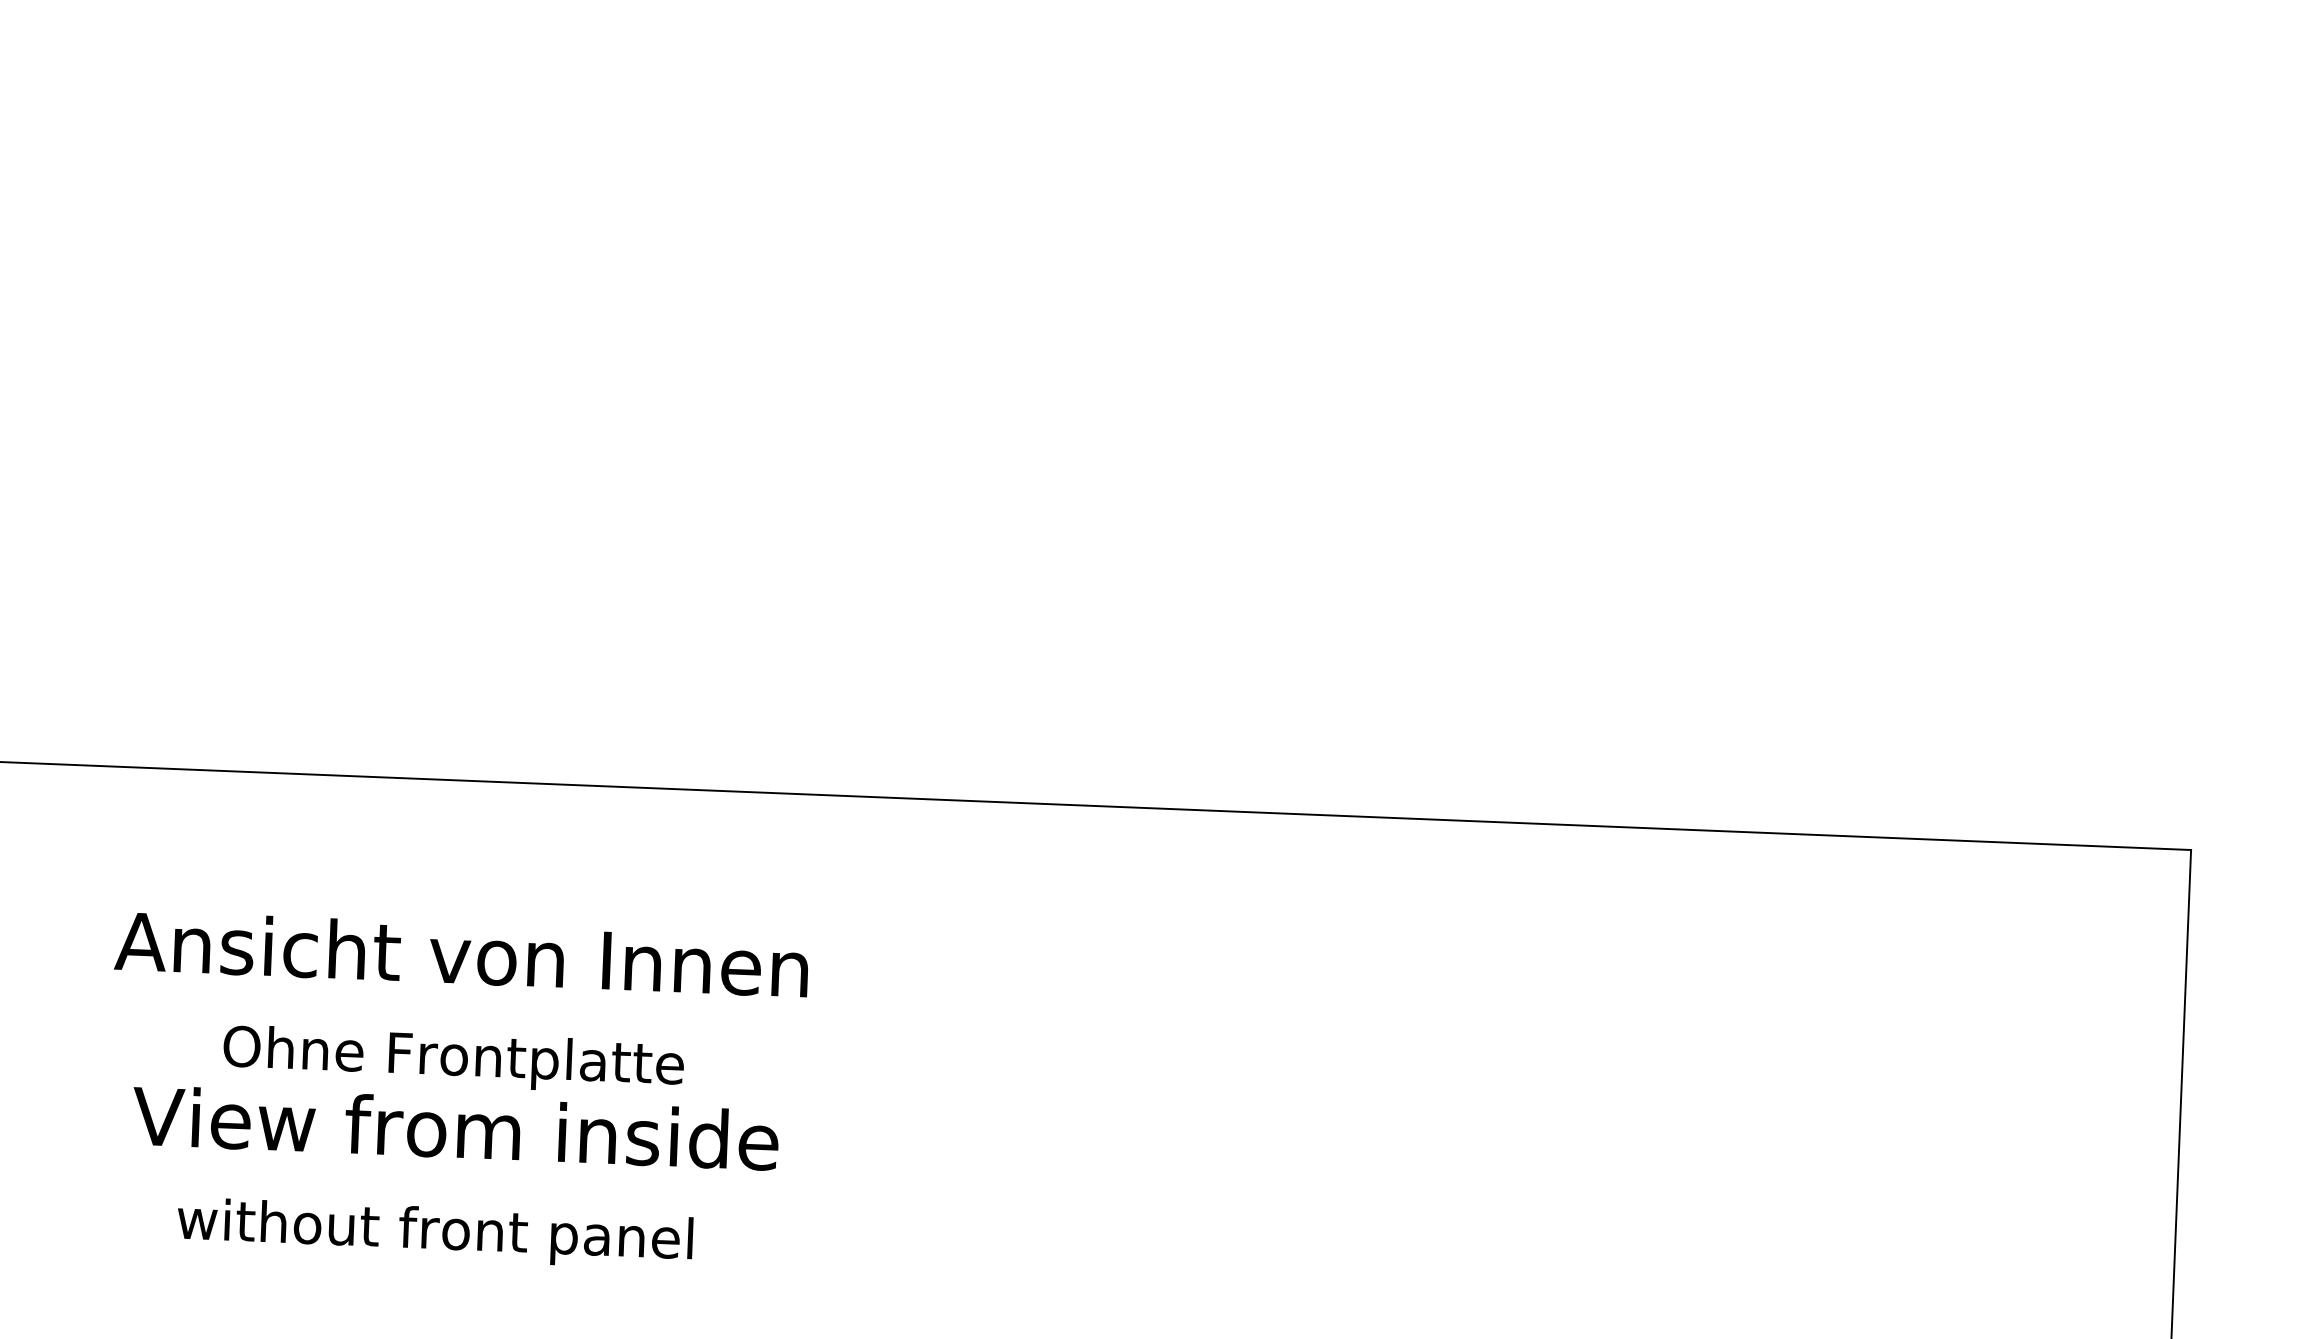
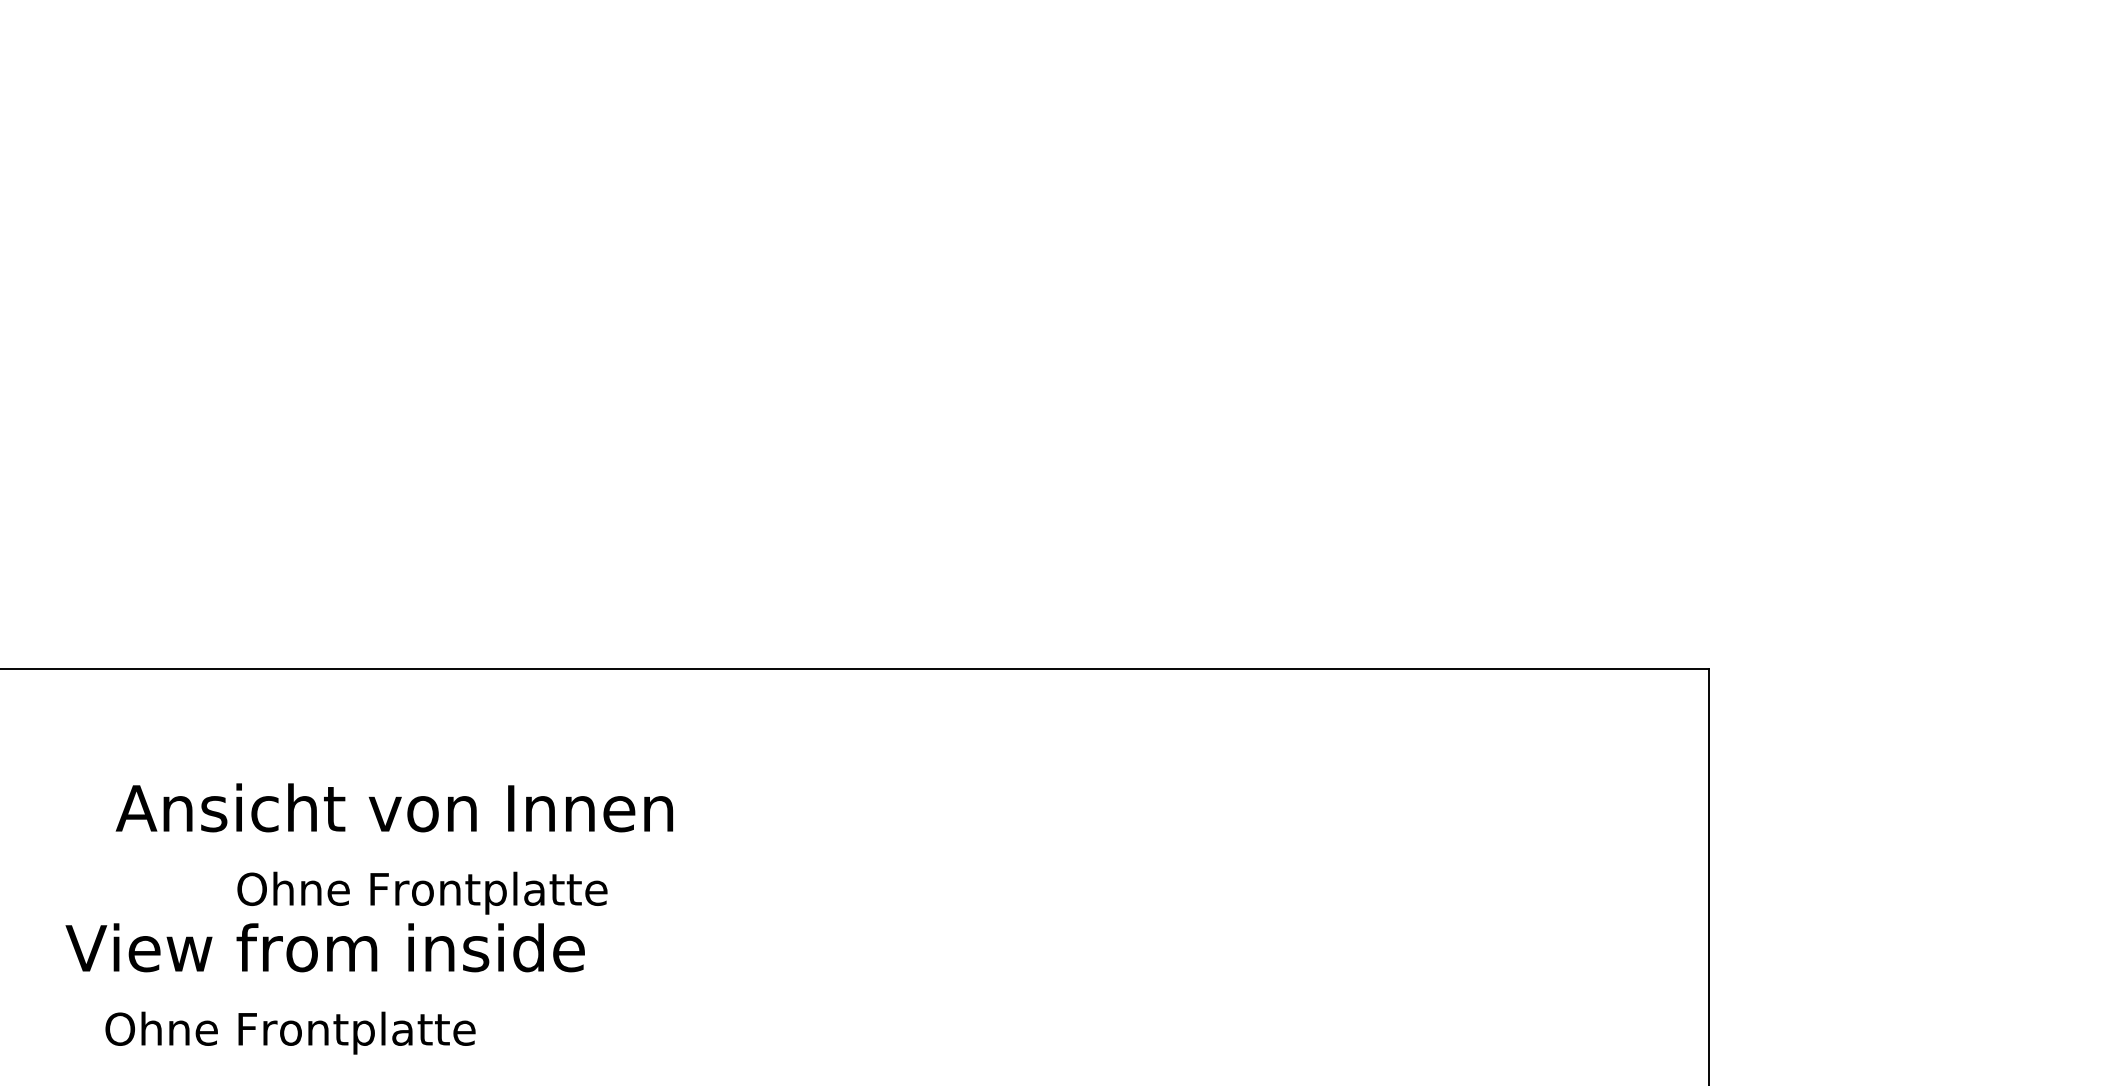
text: (460, 953) -> (393, 807), moved
text: (453, 1059) -> (422, 892), moved
text: (435, 1232) -> (312, 1032), without front panel -> Ohne Frontplatte

